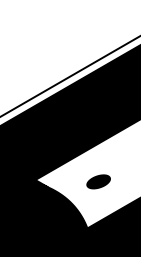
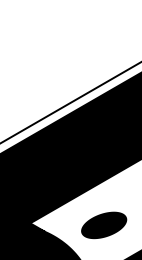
part: (98, 181) -> (103, 225), size x1.67

